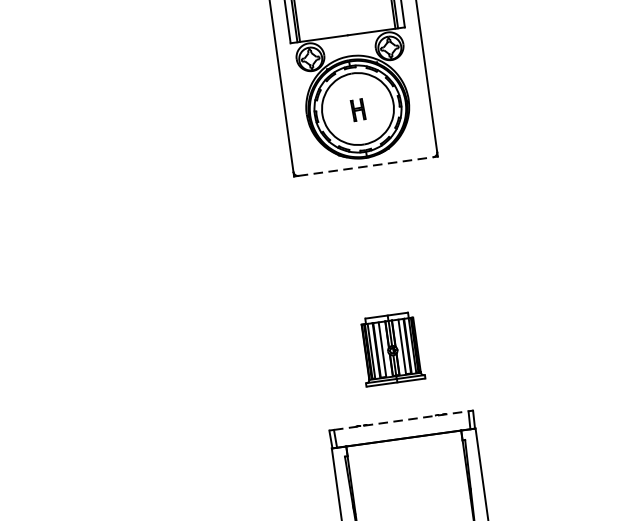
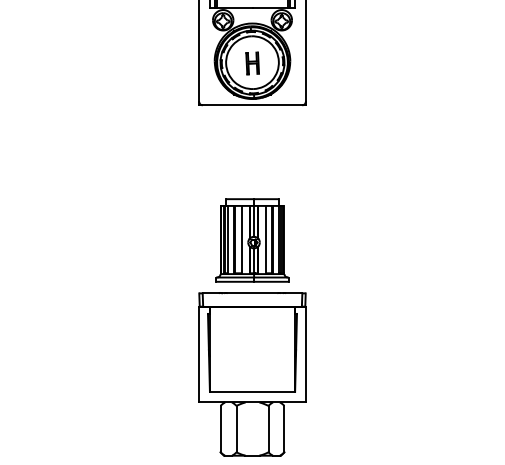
part: (358, 110) -> (252, 63), size x1.43
line: (366, 166) -> (252, 105), dashed -> solid
part: (391, 349) -> (252, 240), size x1.67
line: (401, 420) -> (252, 293), dashed -> solid

